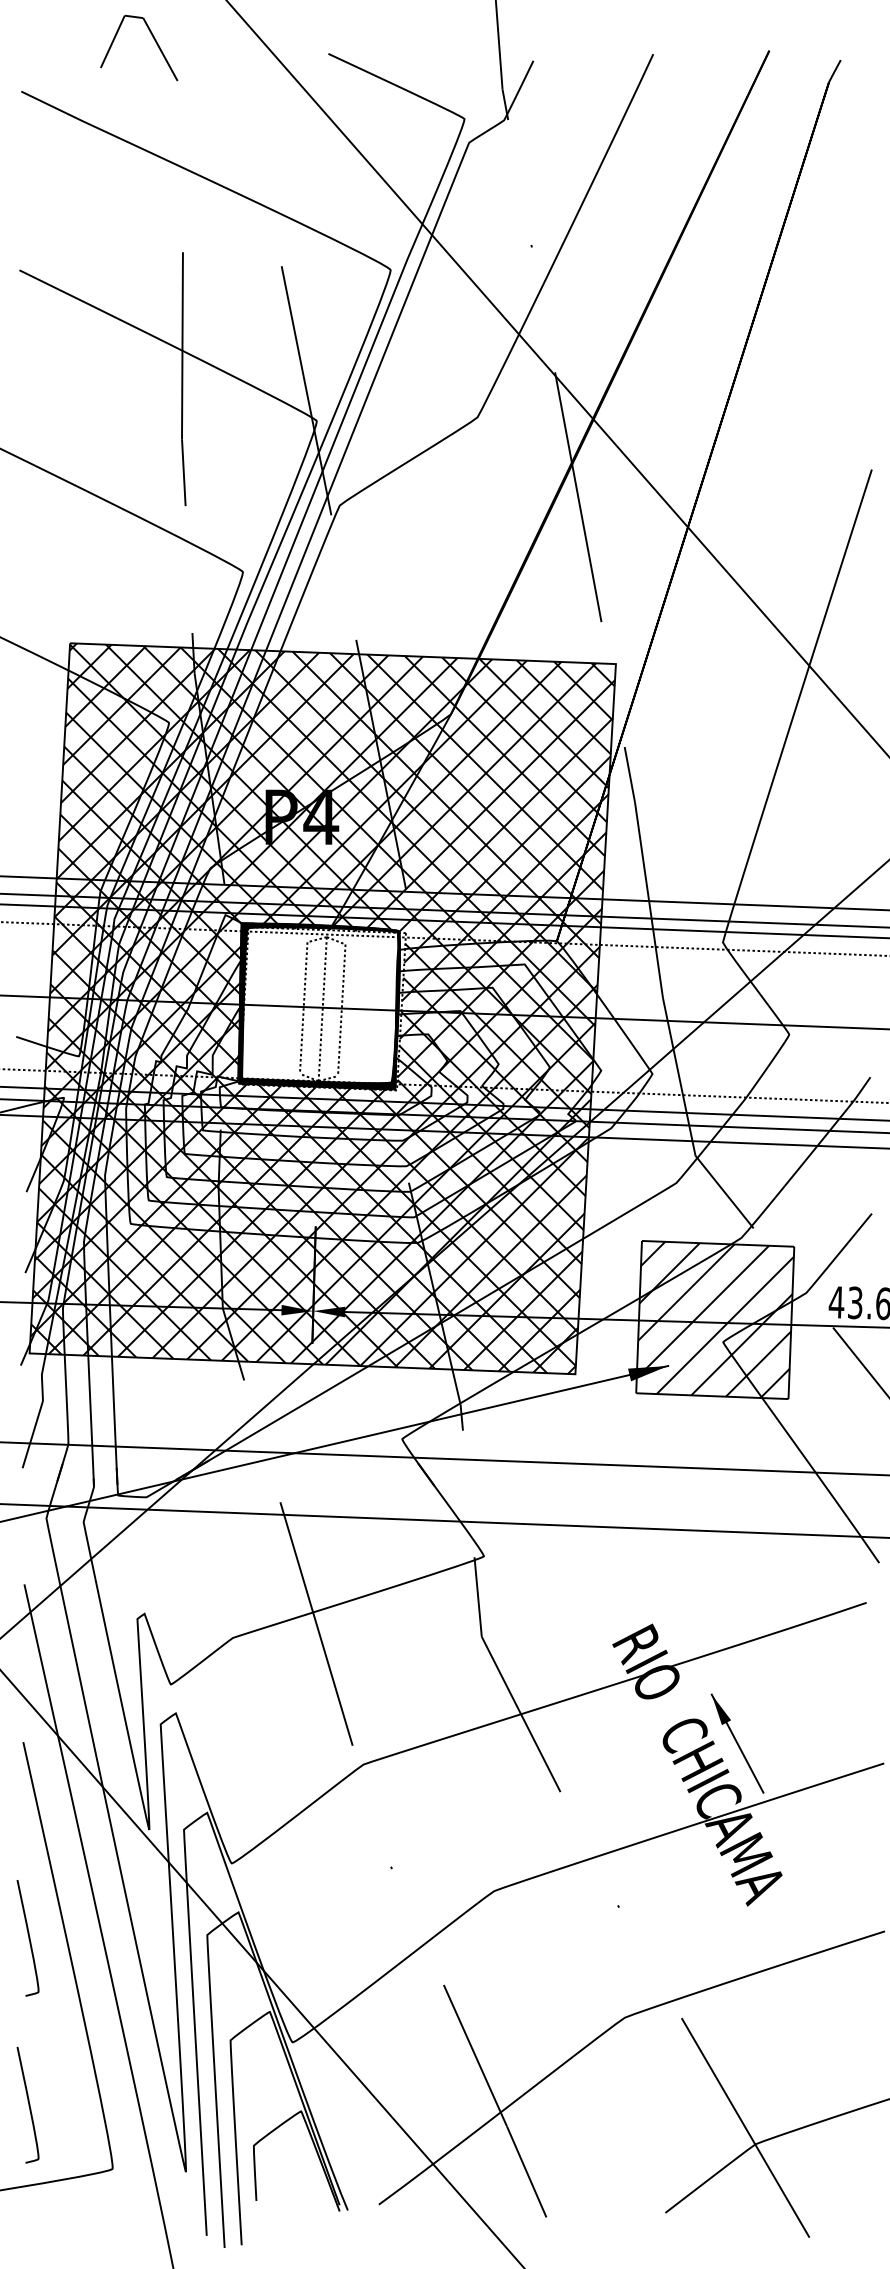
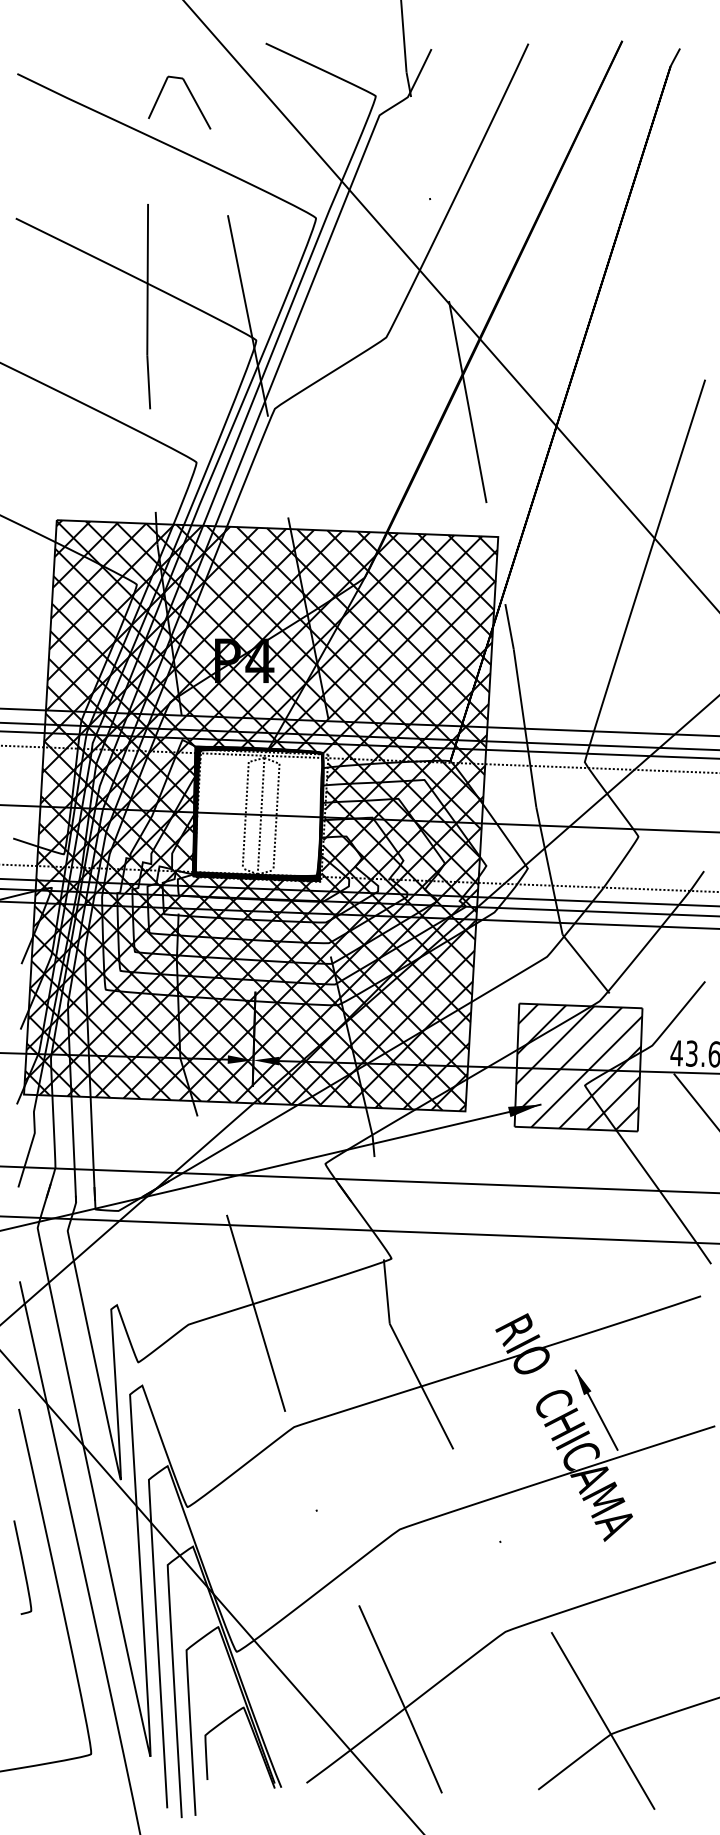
line: (153, 40) -> (191, 96), moved
curve: (27, 2103) -> (22, 1701), removed

